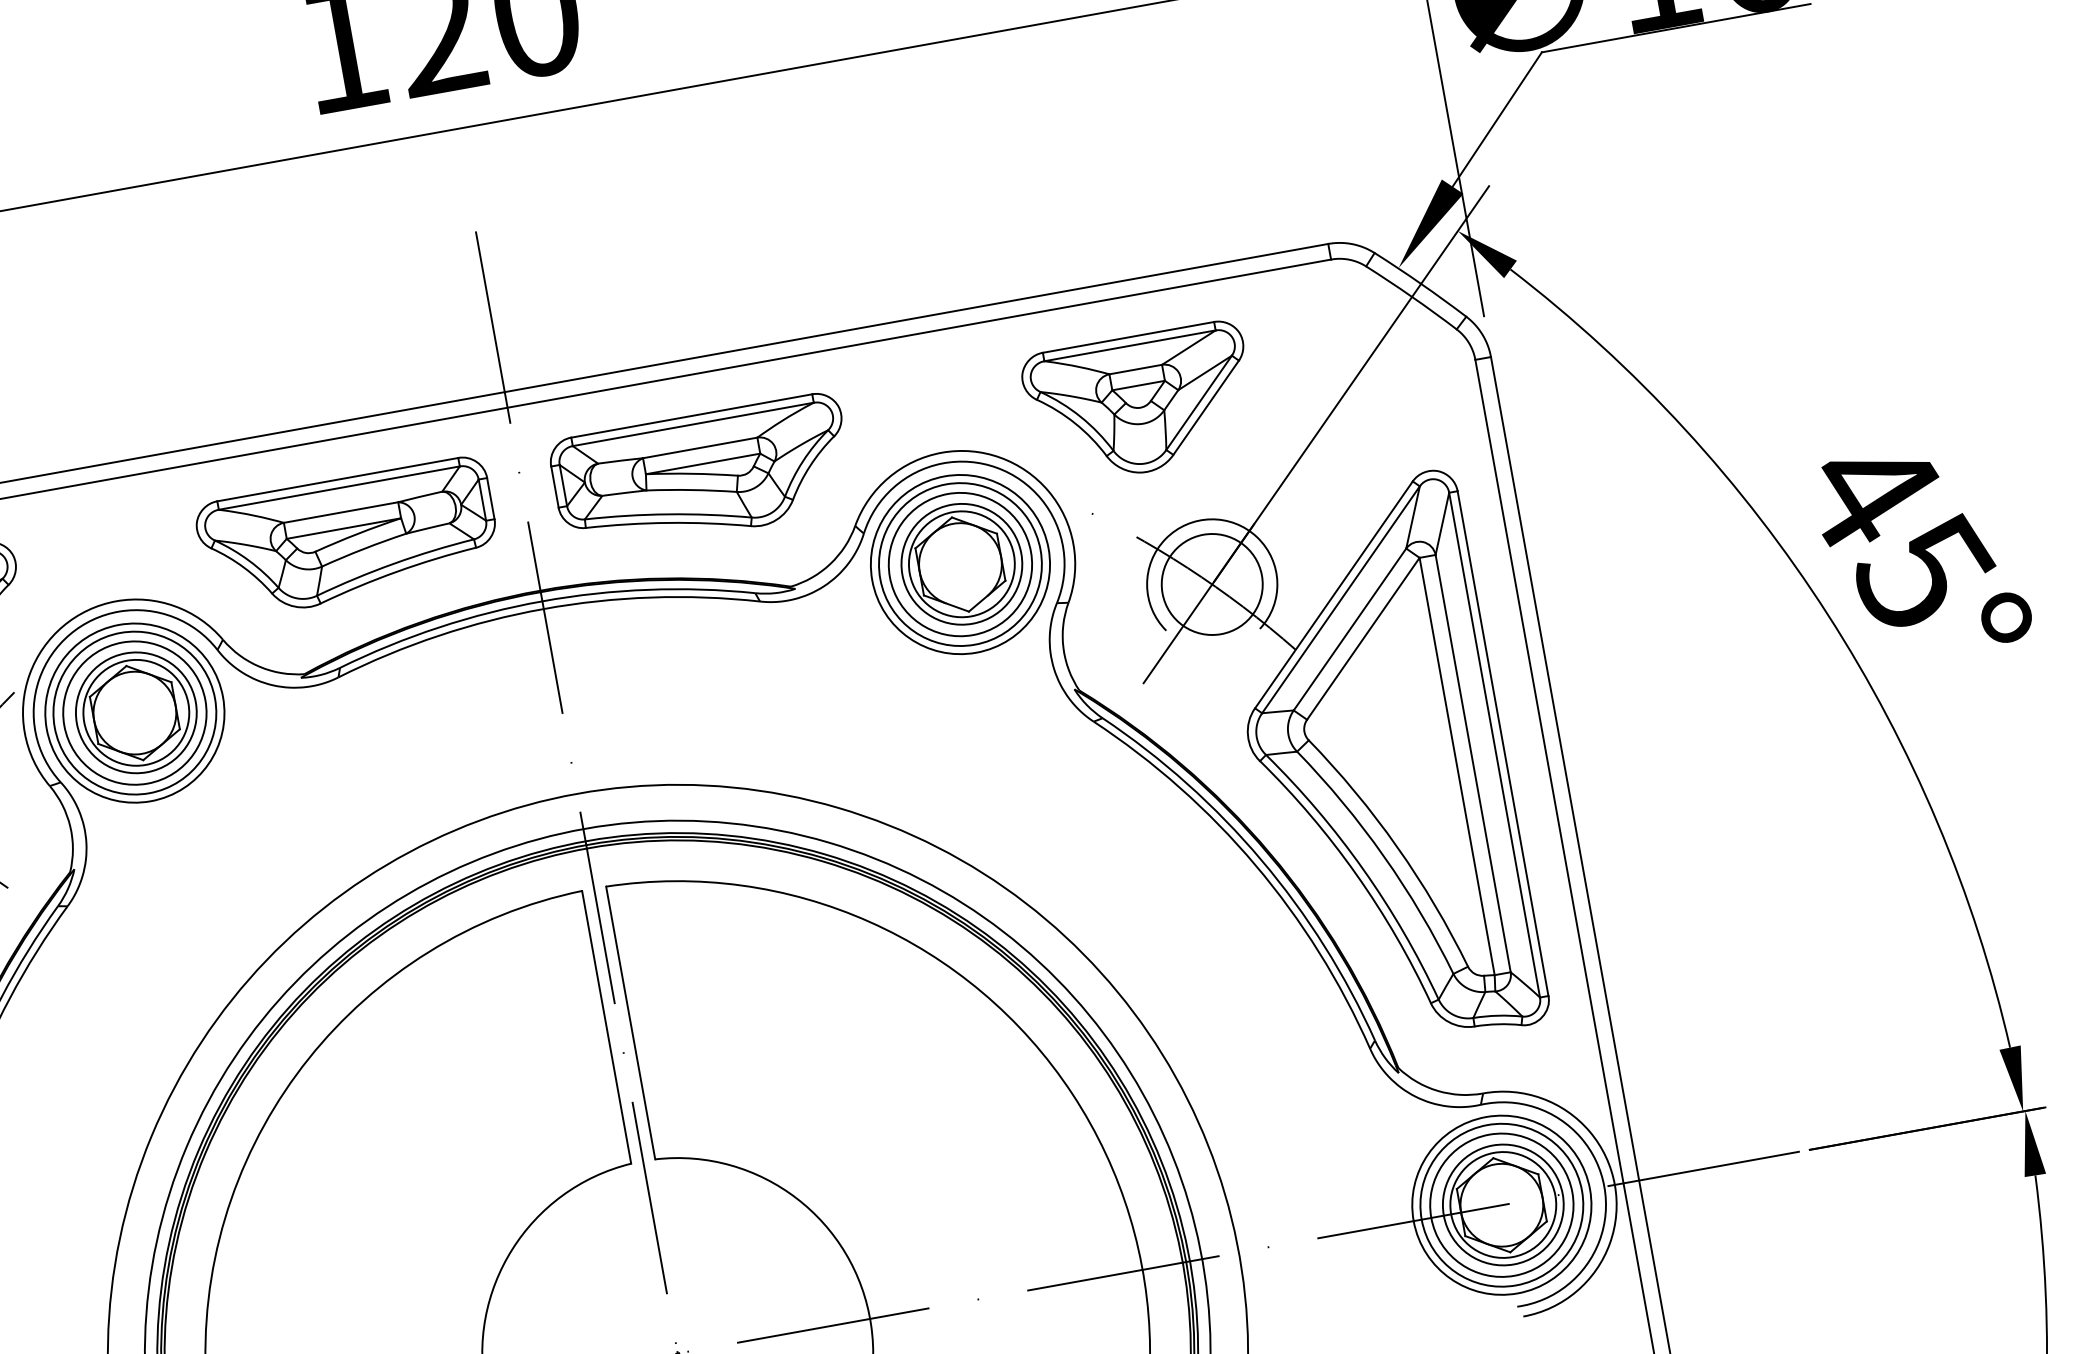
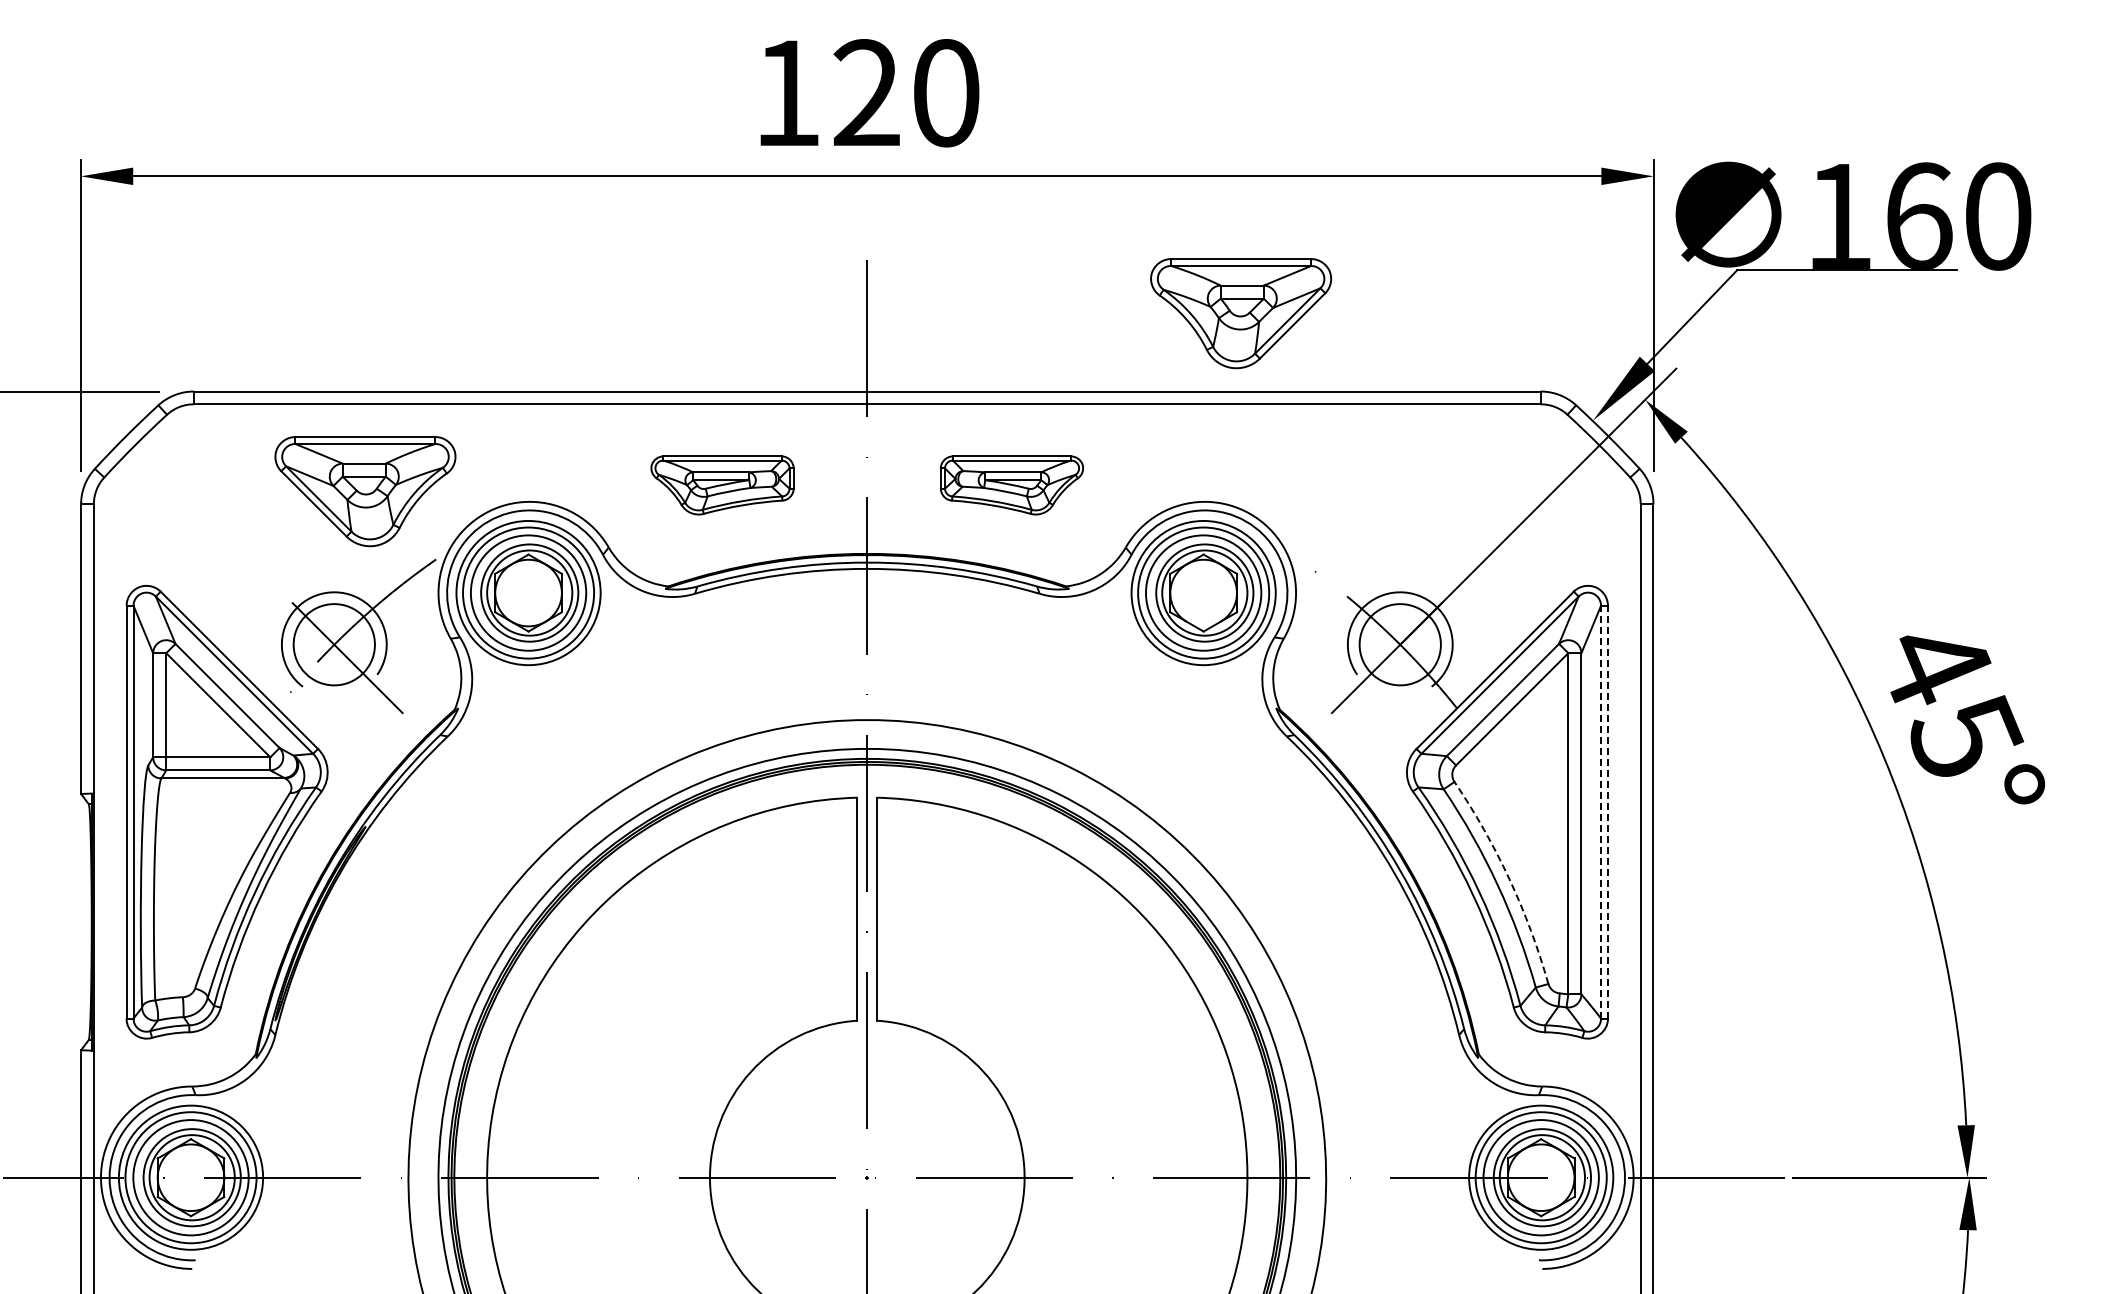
part: (1140, 403) -> (1241, 313), moved
part: (701, 475) -> (1011, 485), size x0.6
part: (348, 538) -> (722, 485), size x0.6
line: (1502, 742) -> (1607, 811), solid -> dashed
line: (1495, 744) -> (1601, 811), solid -> dashed
arc: (1397, 847) -> (1509, 879), solid -> dashed

